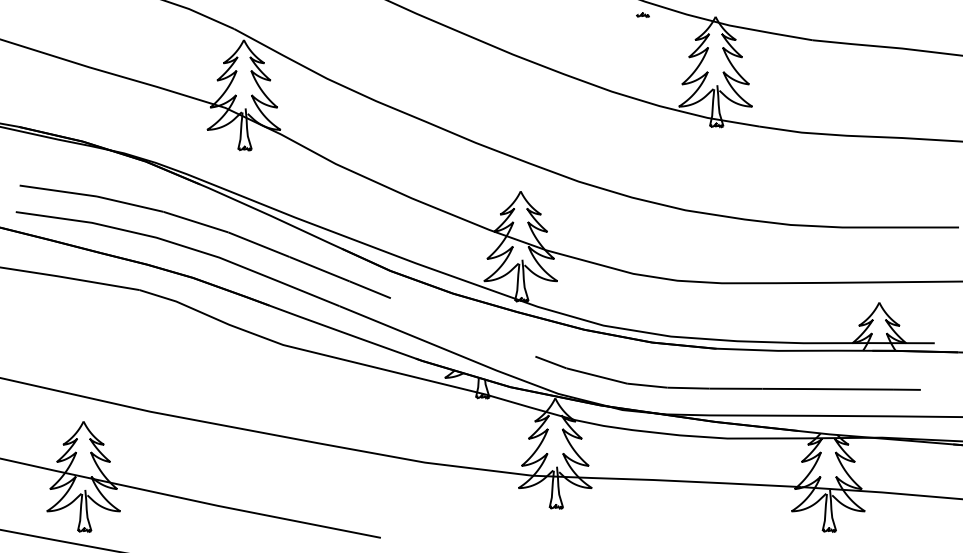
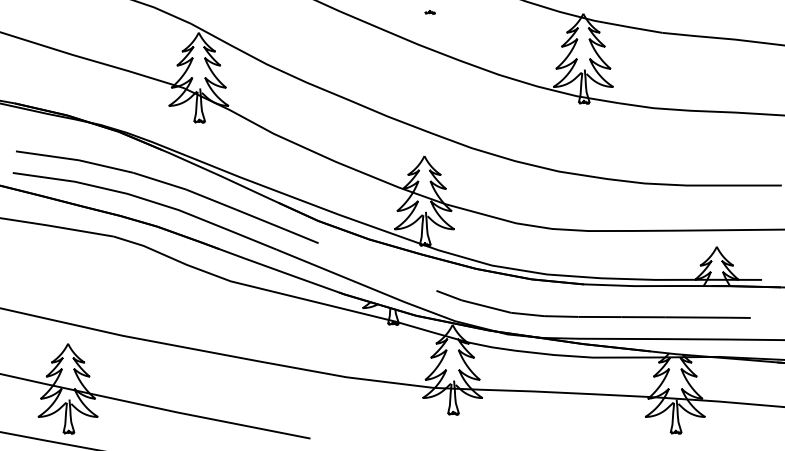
curve: (642, 15) -> (429, 12), moved

